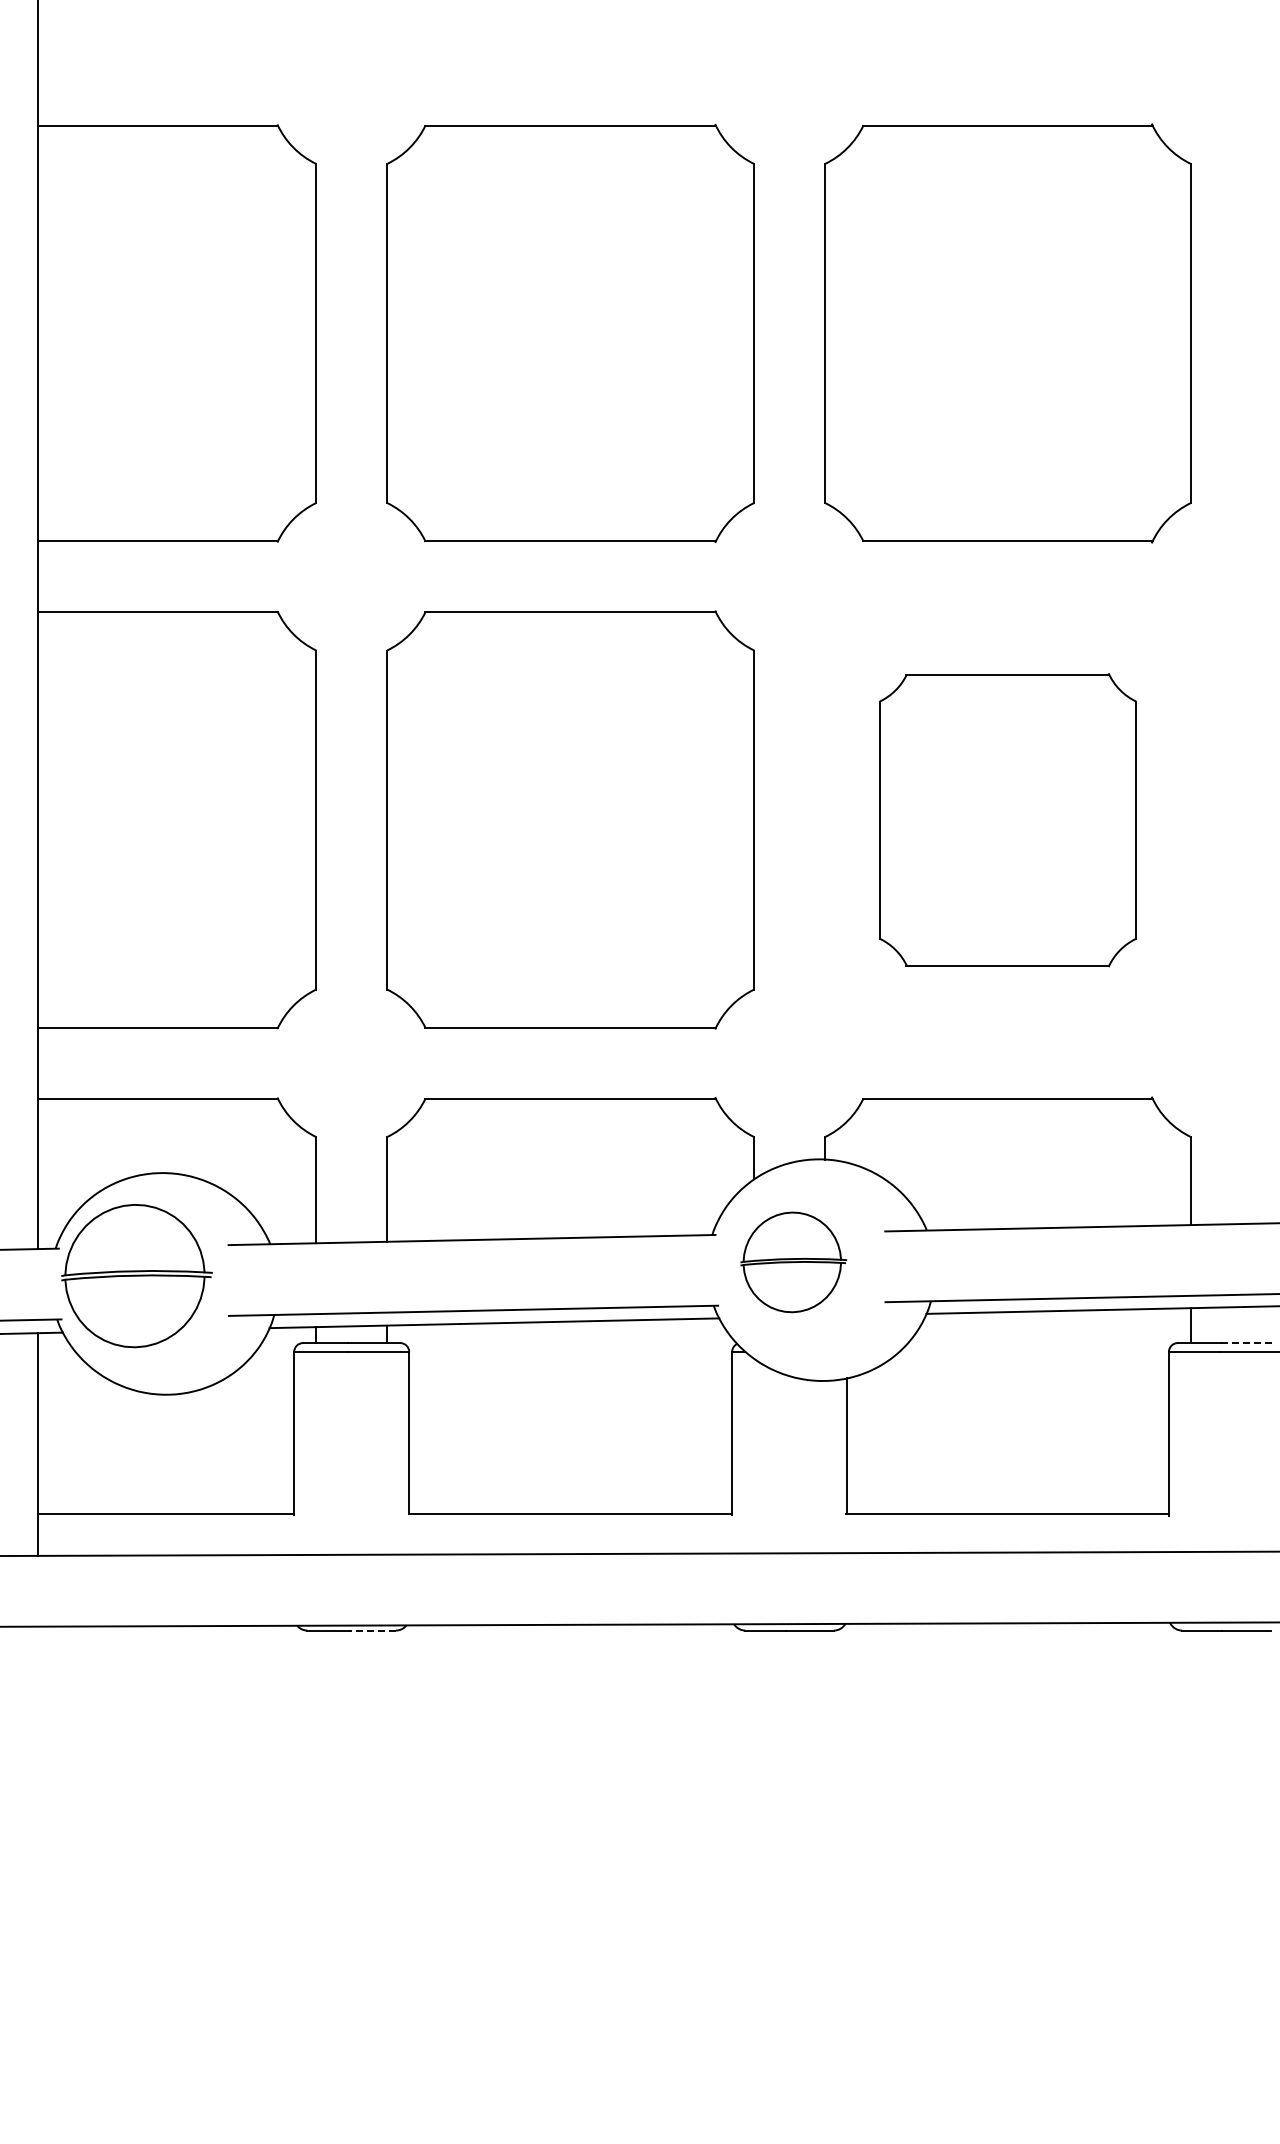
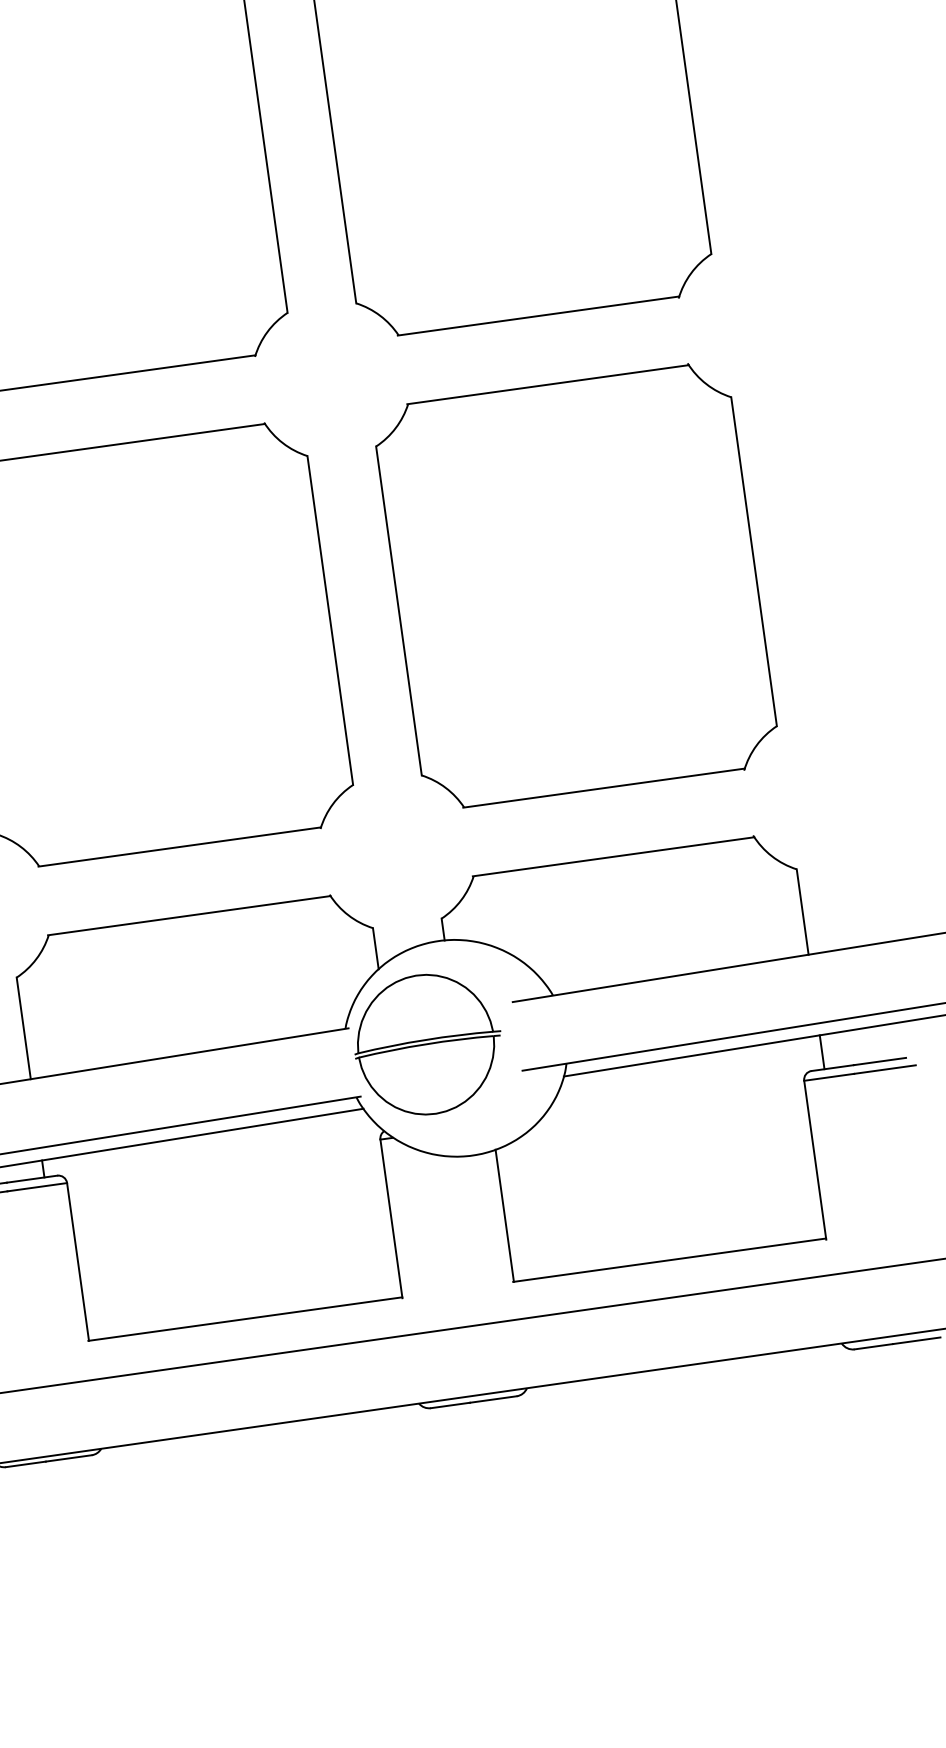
part: (1007, 820) -> (576, 586), size x1.43
part: (793, 1262) -> (427, 1044), size x1.43
line: (1248, 1343) -> (880, 1061), dashed -> solid
line: (372, 1630) -> (68, 1458), dashed -> solid

